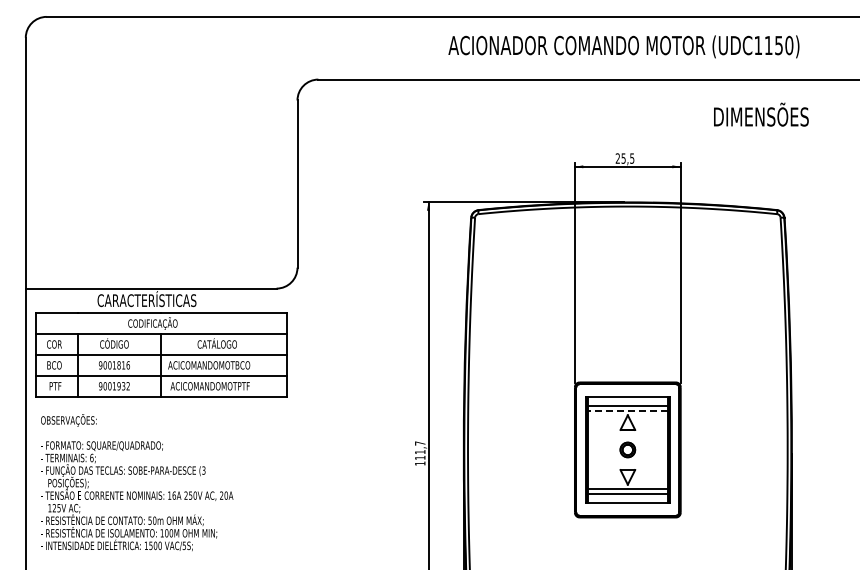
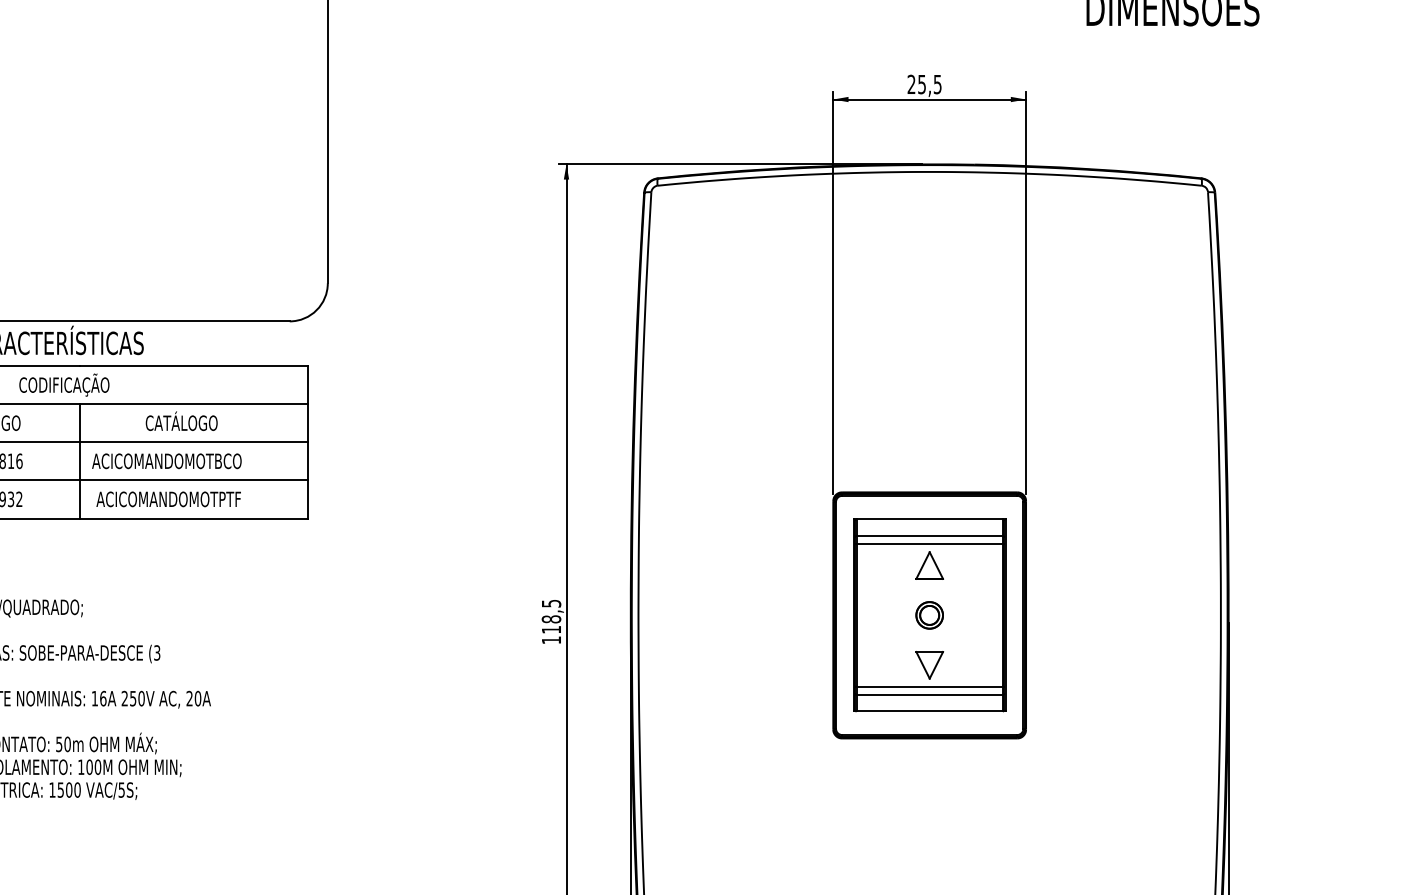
line: (627, 410) -> (929, 543), dashed -> solid
text: (420, 447) -> (551, 610), 111,7 -> 118,5

